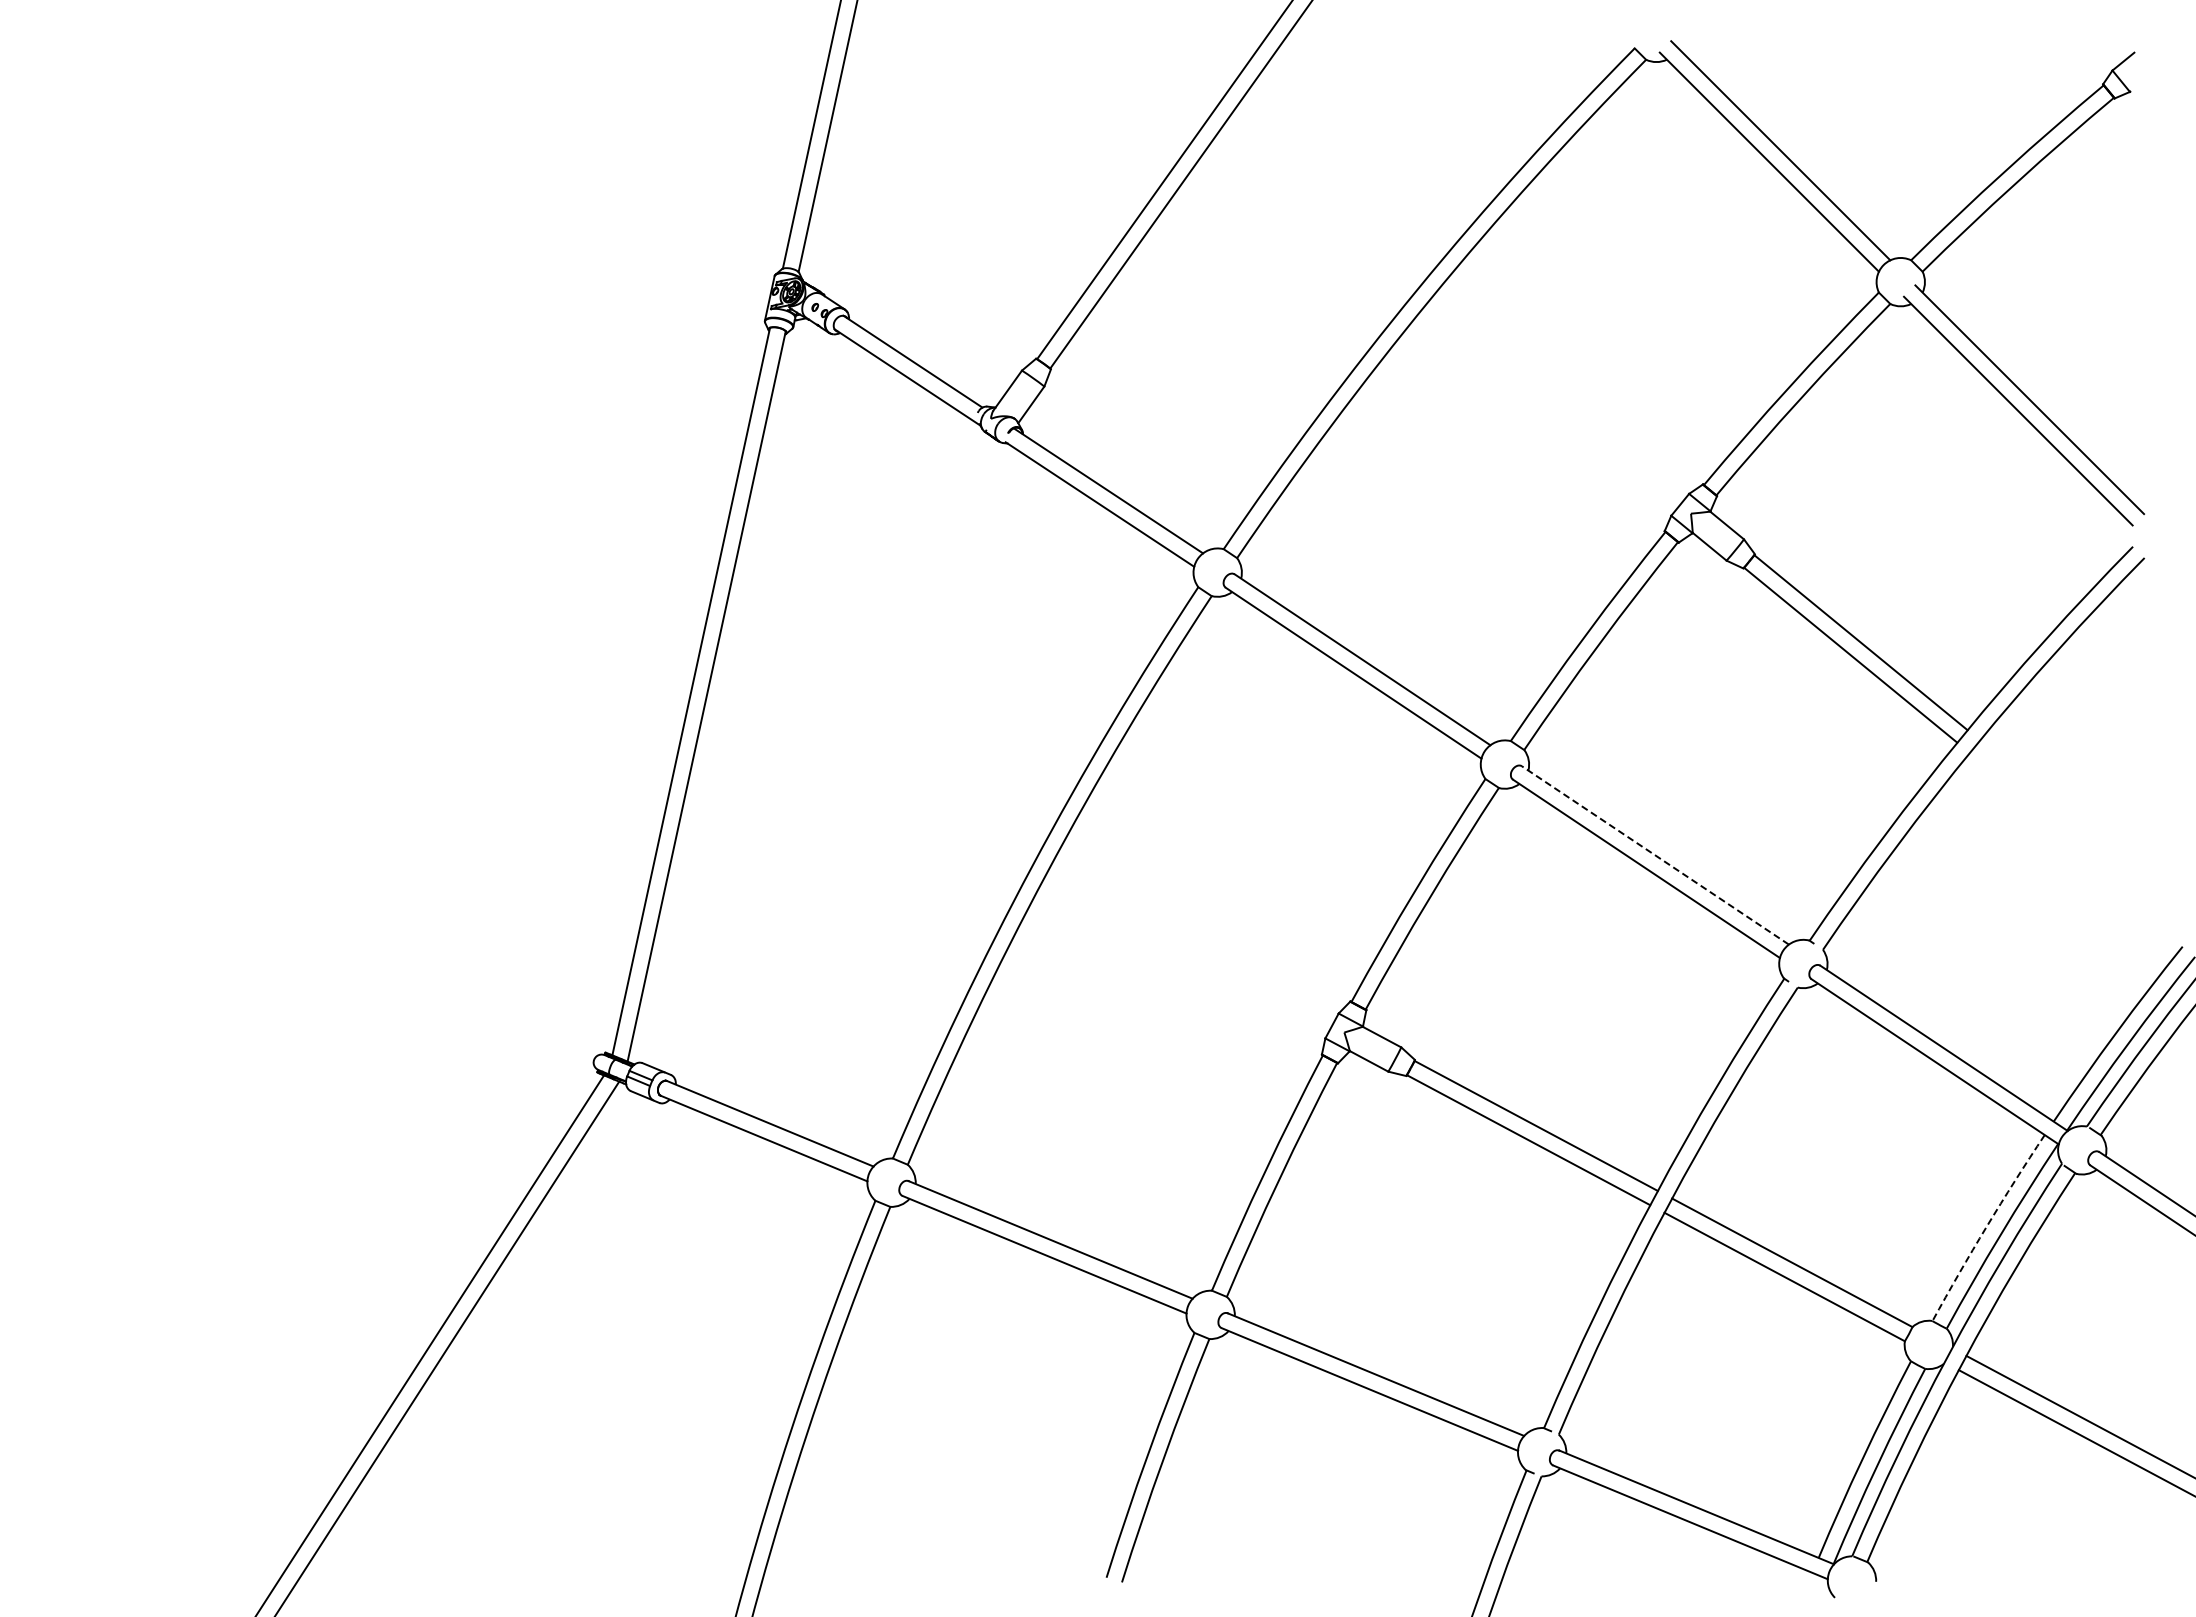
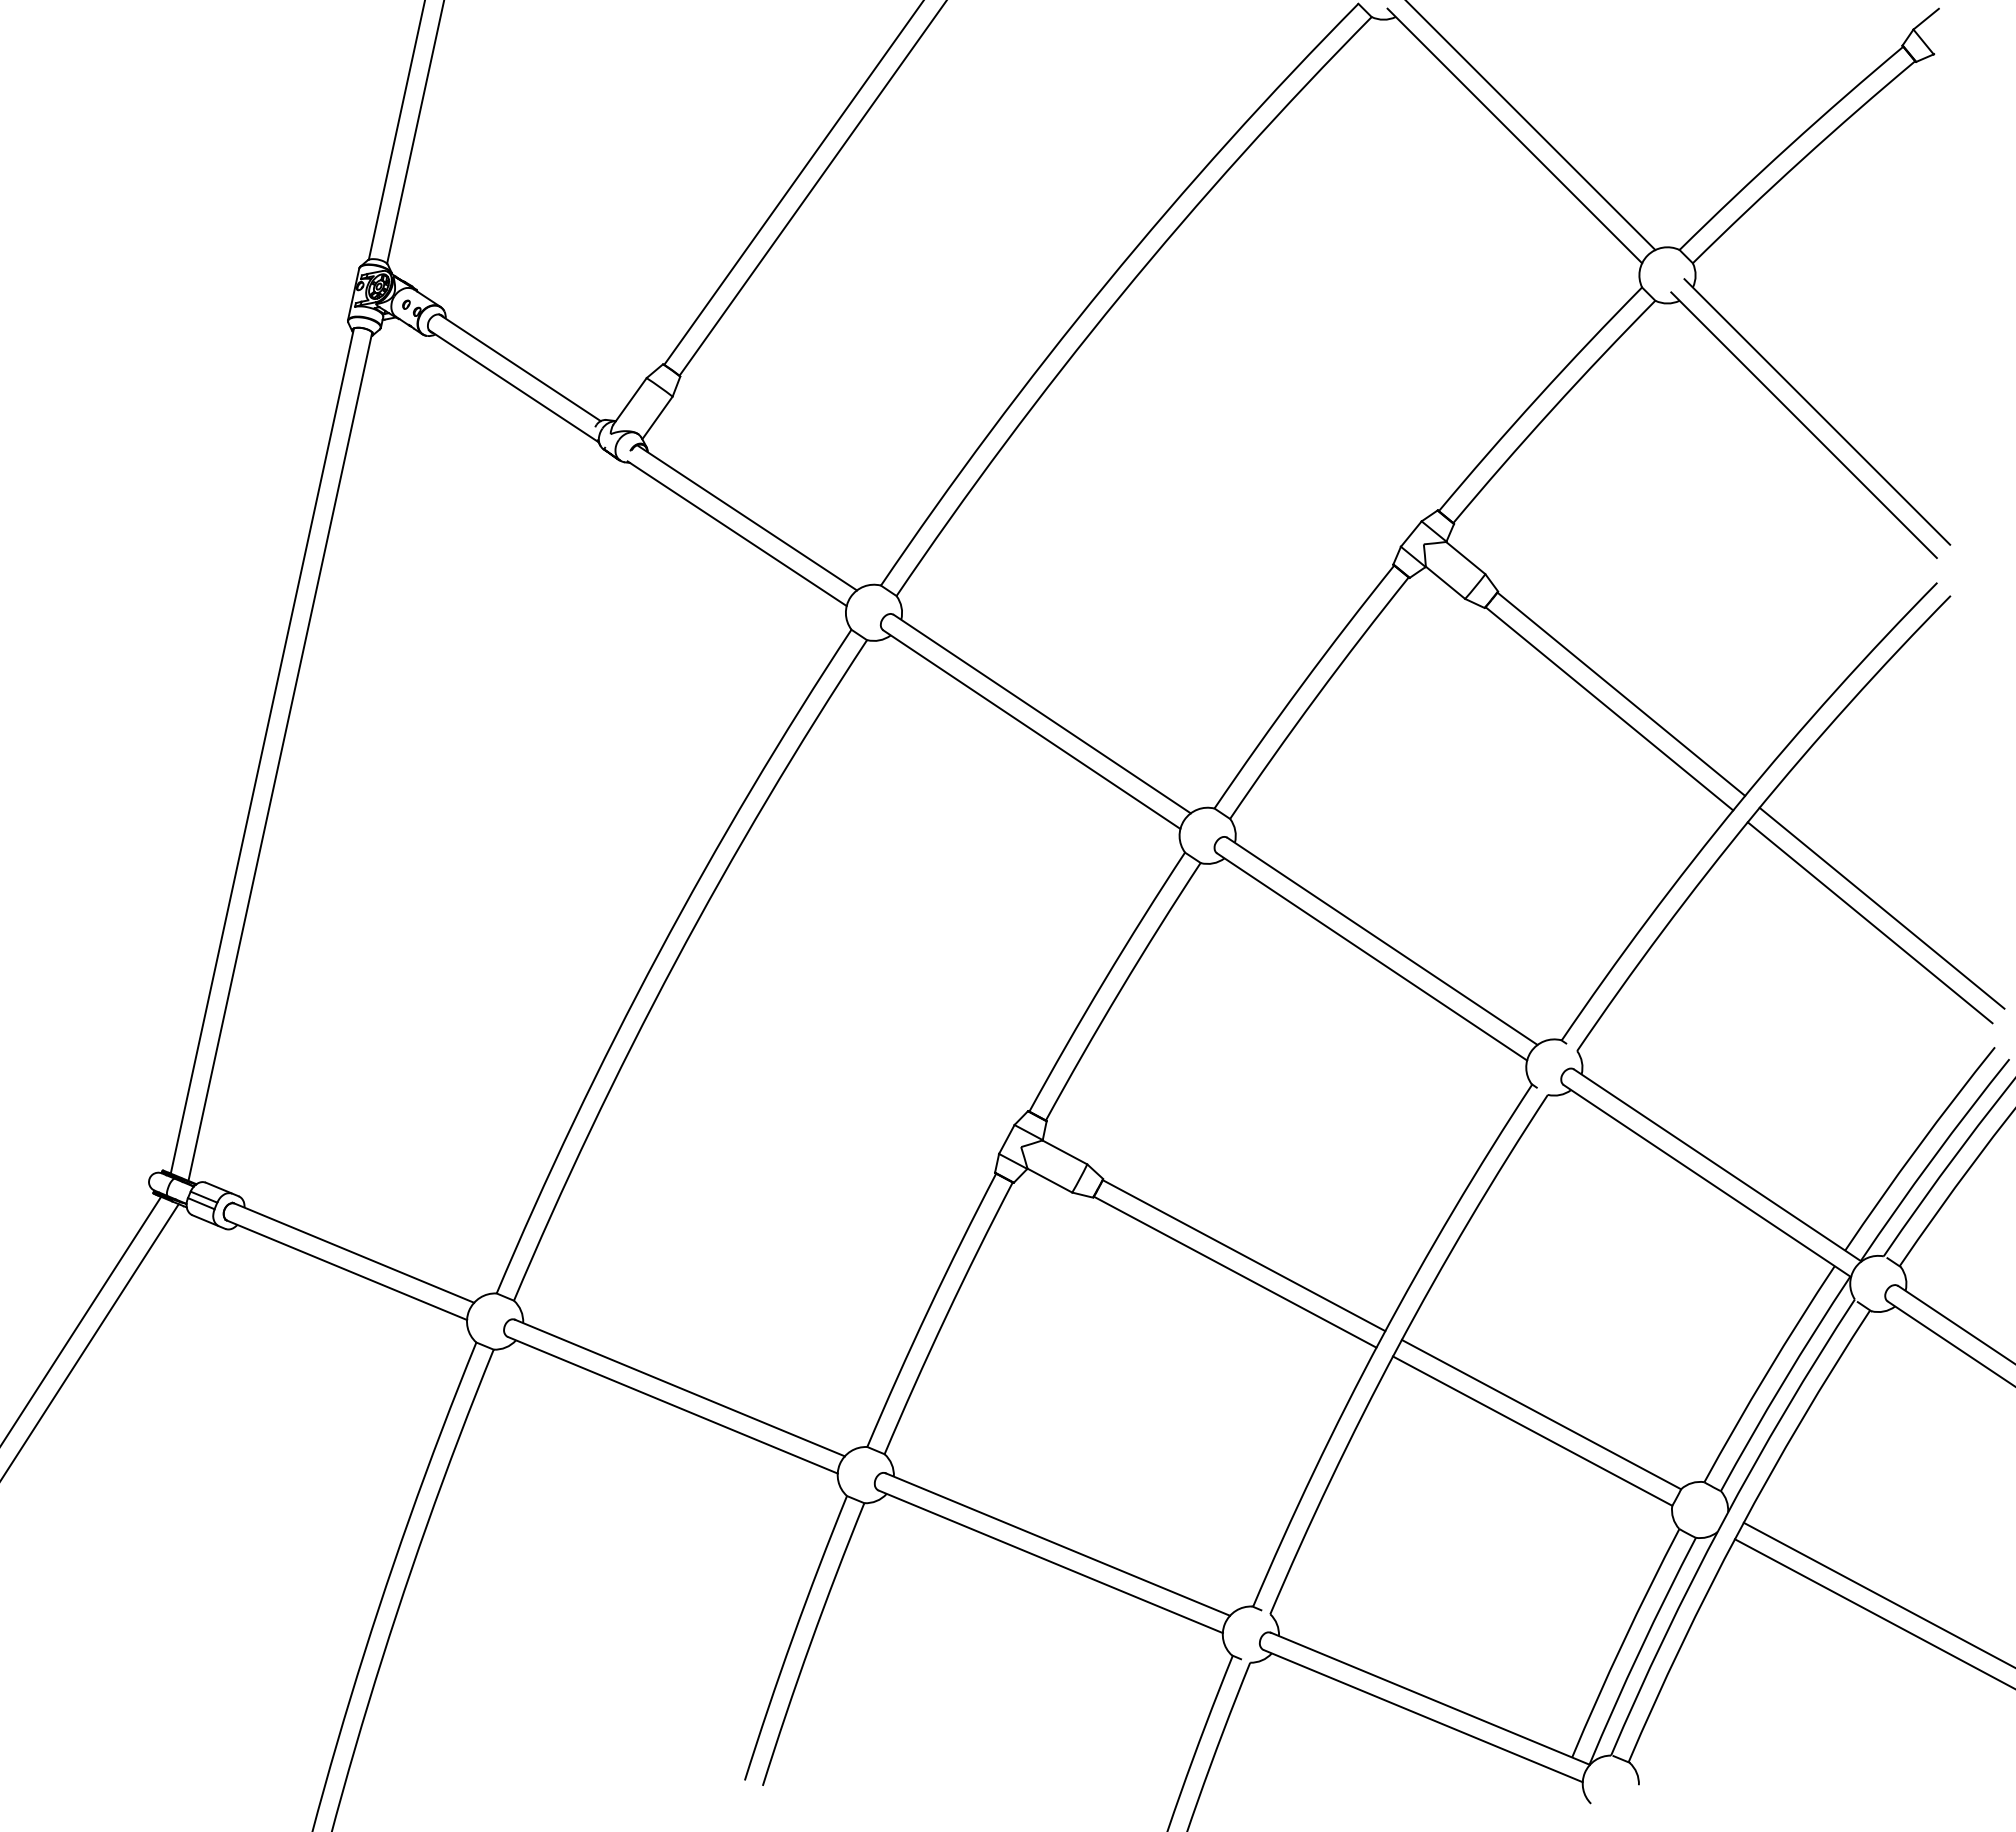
line: (2085, 826) -> (1882, 907), added
line: (2074, 838) -> (1869, 921), added
line: (1655, 855) -> (1382, 941), dashed -> solid
arc: (1986, 1226) -> (1767, 1372), dashed -> solid

